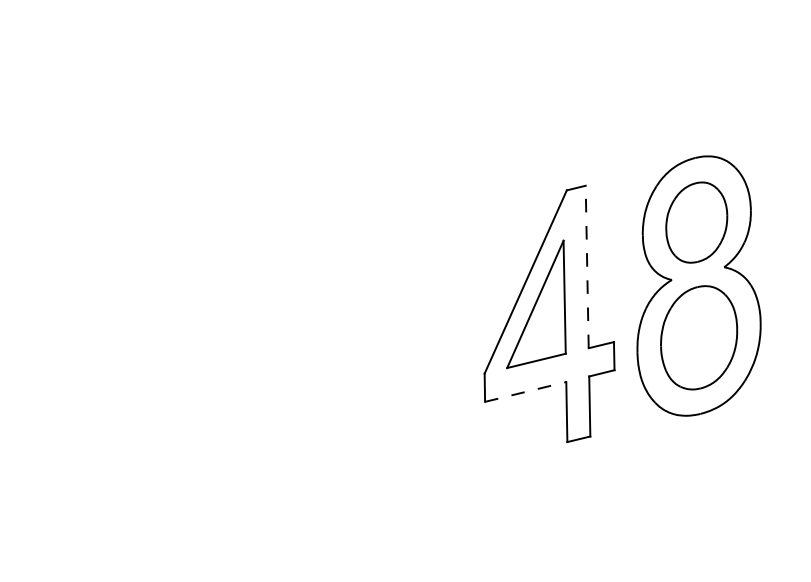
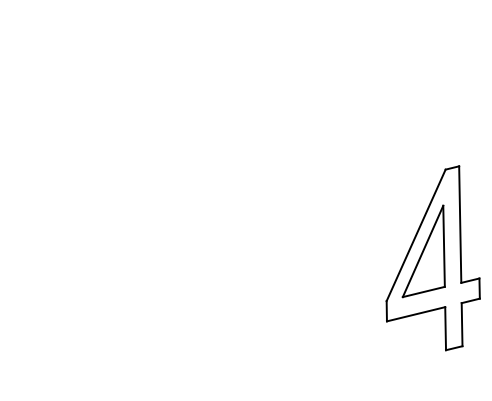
line: (587, 266) -> (460, 224), dashed -> solid
line: (525, 391) -> (415, 313), dashed -> solid

